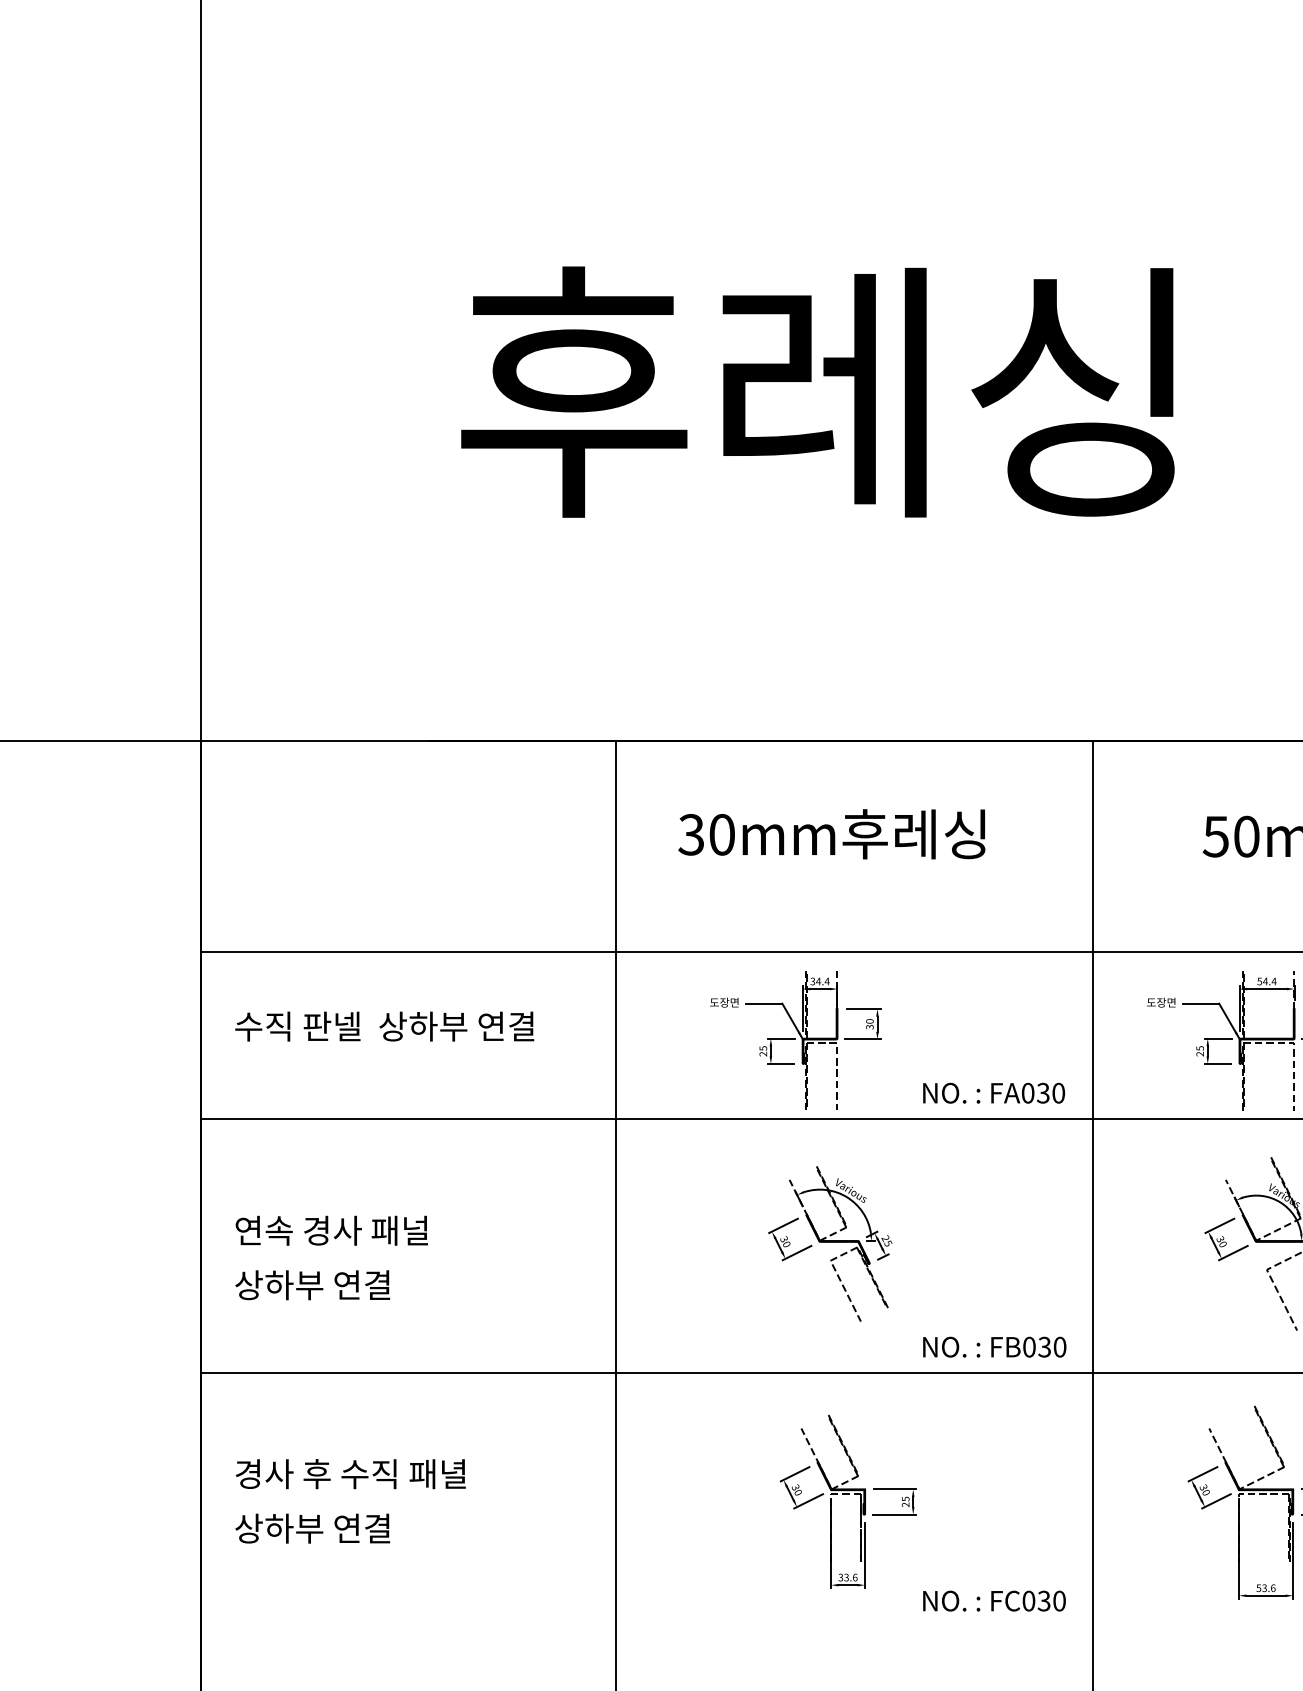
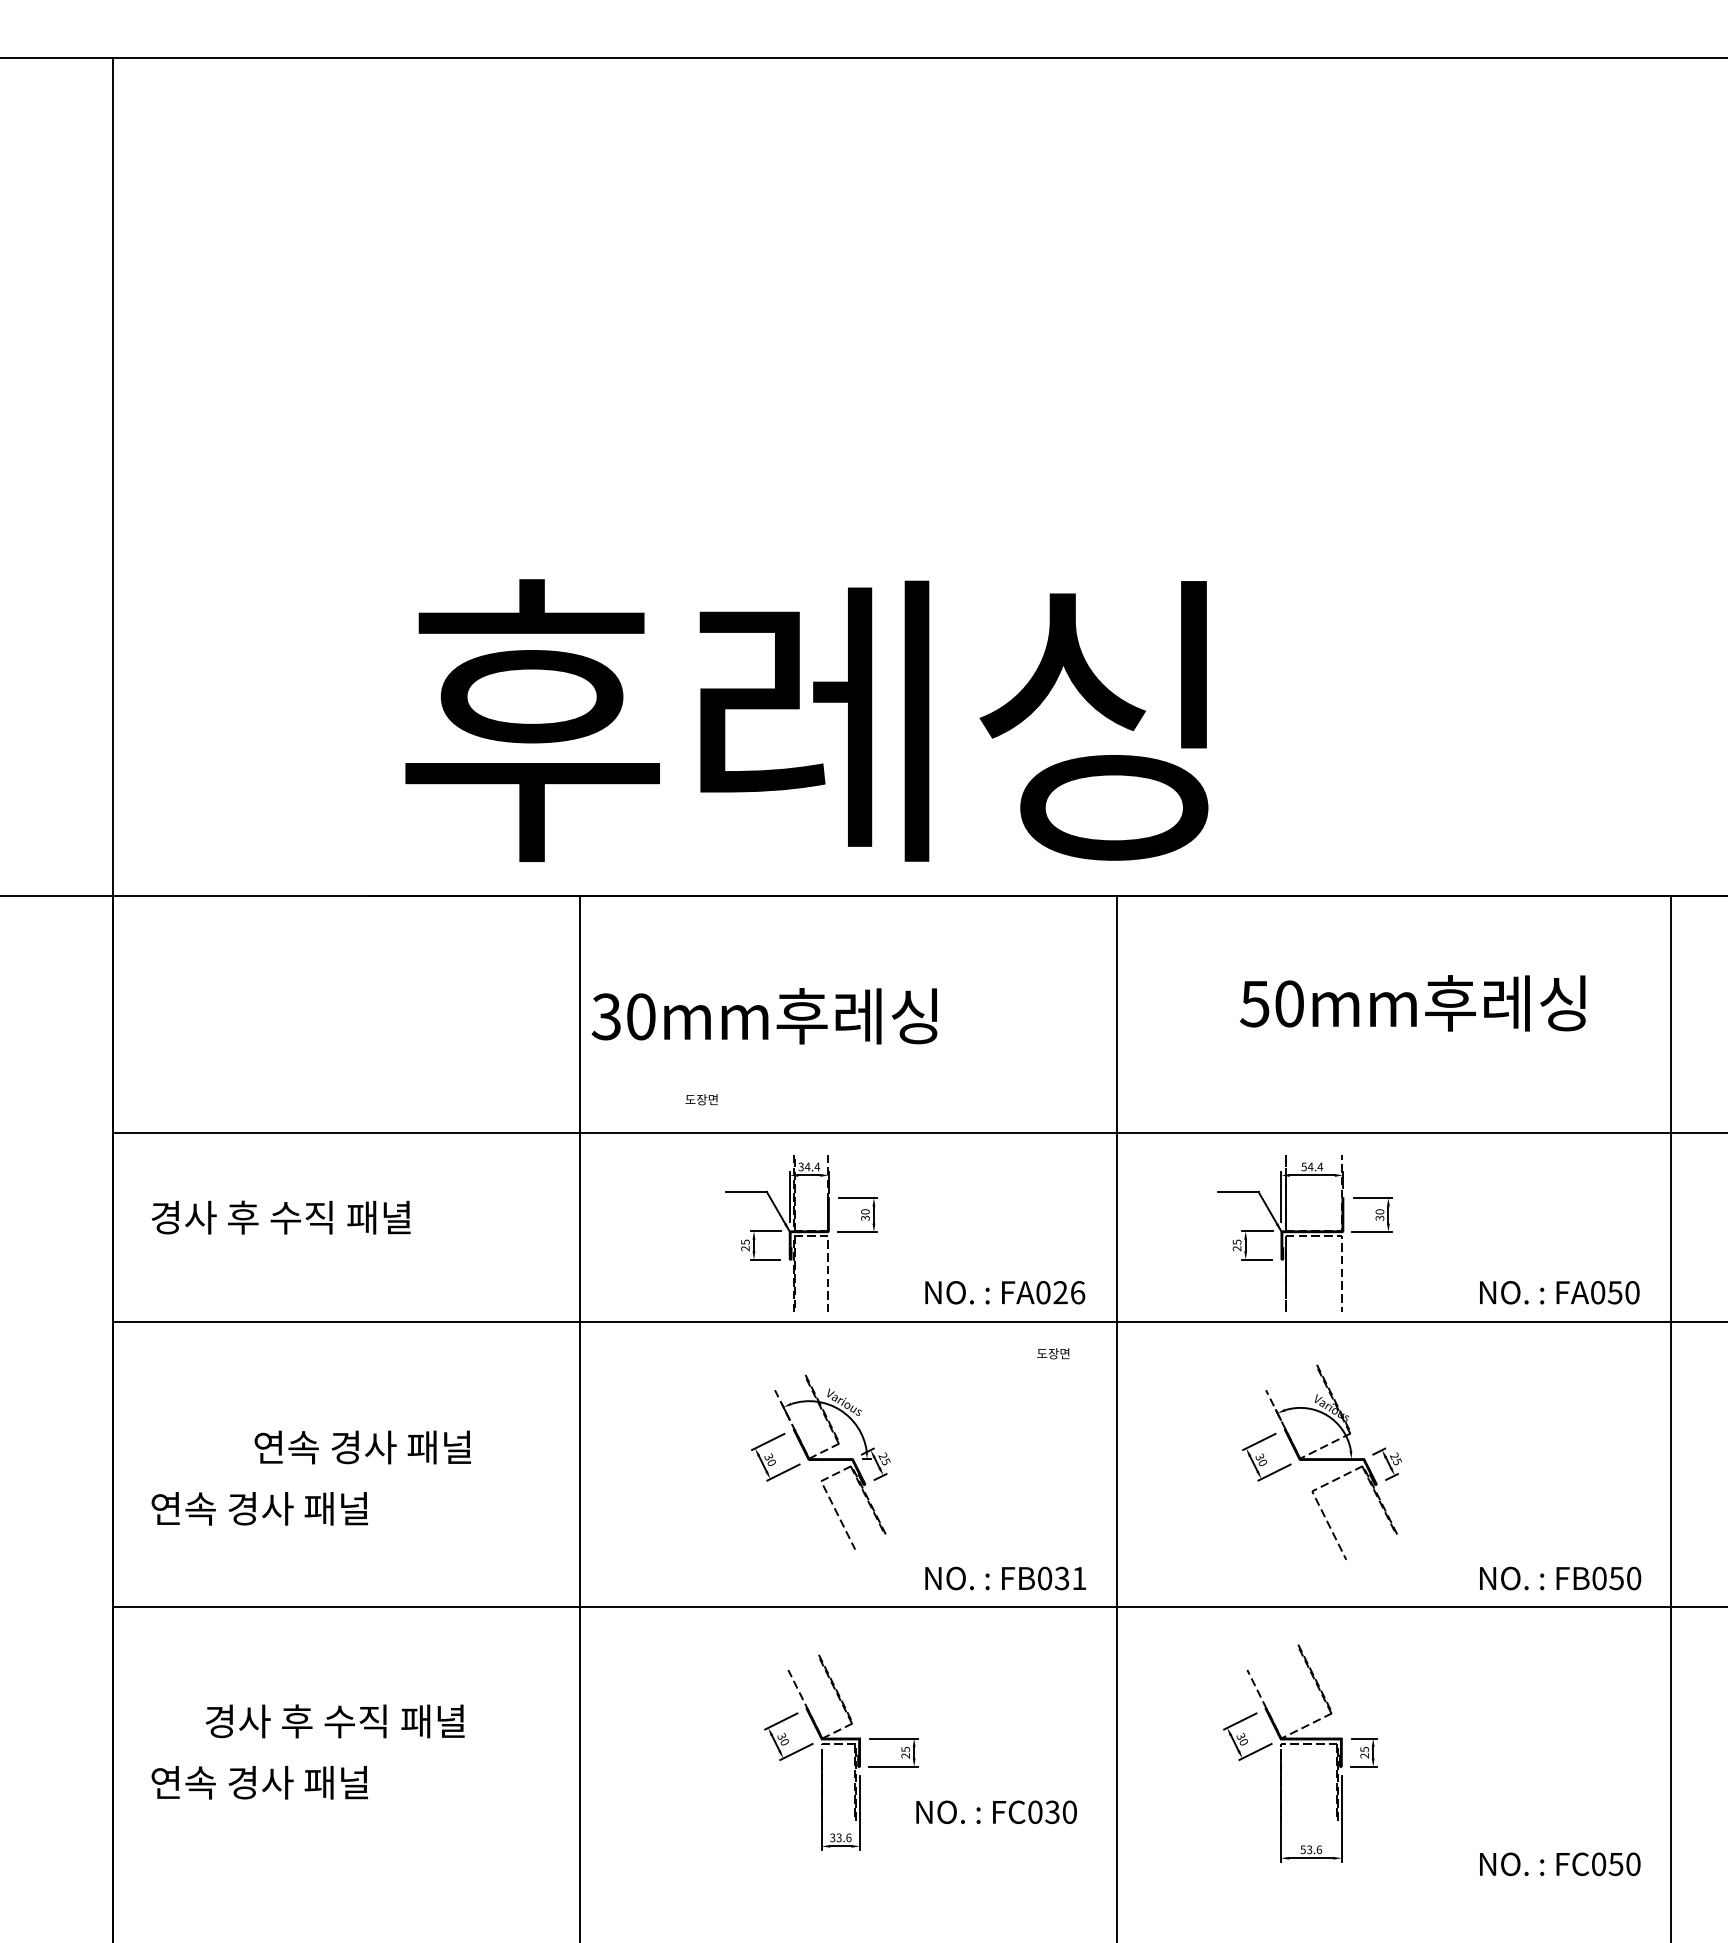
text: (817, 392) -> (806, 720), moved
text: (831, 834) -> (764, 1016), moved
text: (724, 1002) -> (701, 1099), moved
text: (1161, 1002) -> (1053, 1353), moved
text: (384, 1026) -> (319, 1217), 수직 판넬  상하부 연결 -> 경사 후 수직 패녈
text: (1051, 1093) -> (1069, 1292), FA030 -> FA026
text: (331, 1230) -> (362, 1447), moved
text: (331, 1284) -> (259, 1508), 상하부 연결 -> 연속 경사 패널
text: (1060, 1347) -> (1079, 1578), FB030 -> FB031
text: (350, 1474) -> (334, 1721), moved
text: (331, 1528) -> (259, 1782), 상하부 연결 -> 연속 경사 패널
text: (994, 1600) -> (996, 1811), moved

